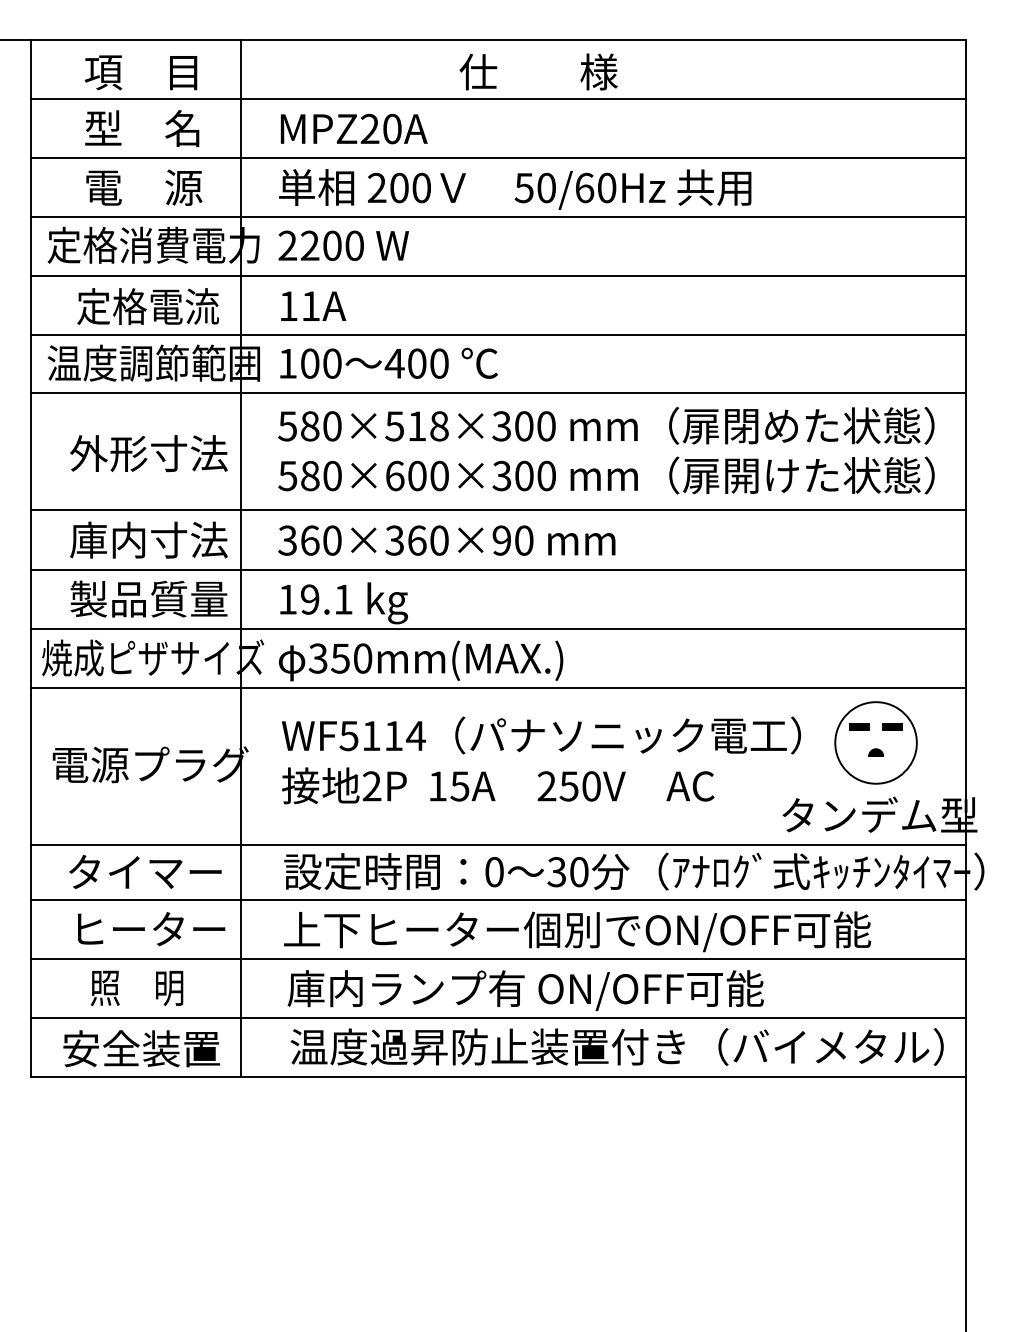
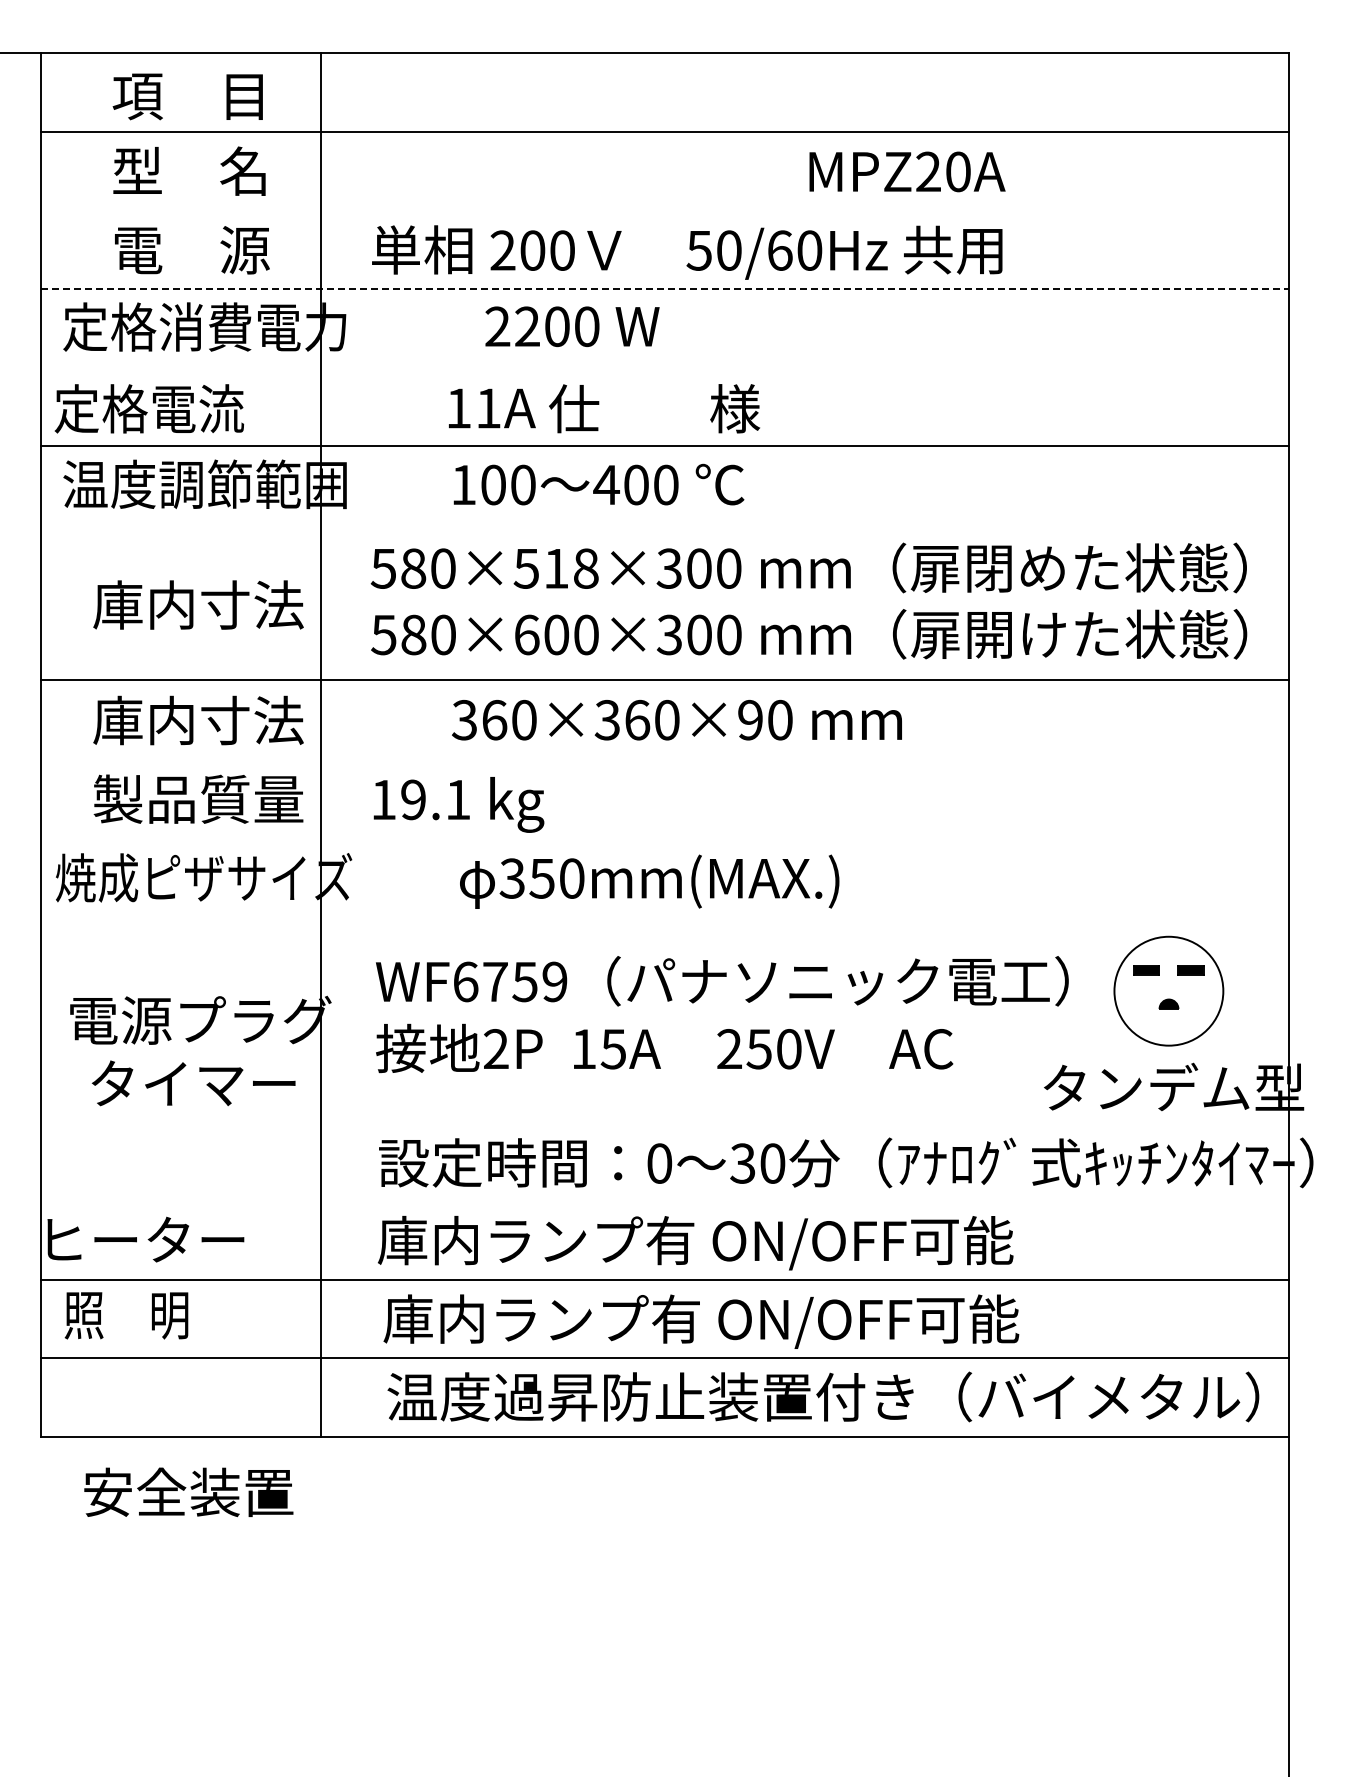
text: (538, 71) -> (654, 408), moved
text: (354, 128) -> (907, 171), moved
line: (498, 157) -> (664, 210), removed
line: (498, 217) -> (665, 289), solid -> dashed
text: (343, 245) -> (572, 326), moved
line: (498, 275) -> (664, 367), removed
text: (147, 306) -> (148, 408), moved
text: (313, 306) -> (492, 408), moved
text: (388, 363) -> (598, 484), moved
line: (498, 393) -> (664, 524), removed
text: (108, 453) -> (144, 604), 外形寸法 -> 庫内寸法
text: (446, 540) -> (676, 720), moved
line: (498, 570) -> (664, 760), removed
line: (498, 629) -> (664, 839), removed
text: (420, 660) -> (649, 881), moved
line: (498, 687) -> (664, 917), removed
text: (382, 735) -> (510, 981), WF5114 -> WF6759
line: (498, 844) -> (664, 1126), removed
text: (145, 872) -> (193, 1083), moved
line: (498, 900) -> (664, 1201), removed
text: (151, 929) -> (145, 1239), moved
text: (576, 931) -> (769, 1242), 上下ヒーター個別でON/OFF可能 -> 庫内ランプ有 ON/OFF可能
text: (136, 988) -> (126, 1315), moved
text: (141, 1048) -> (188, 1492), moved

